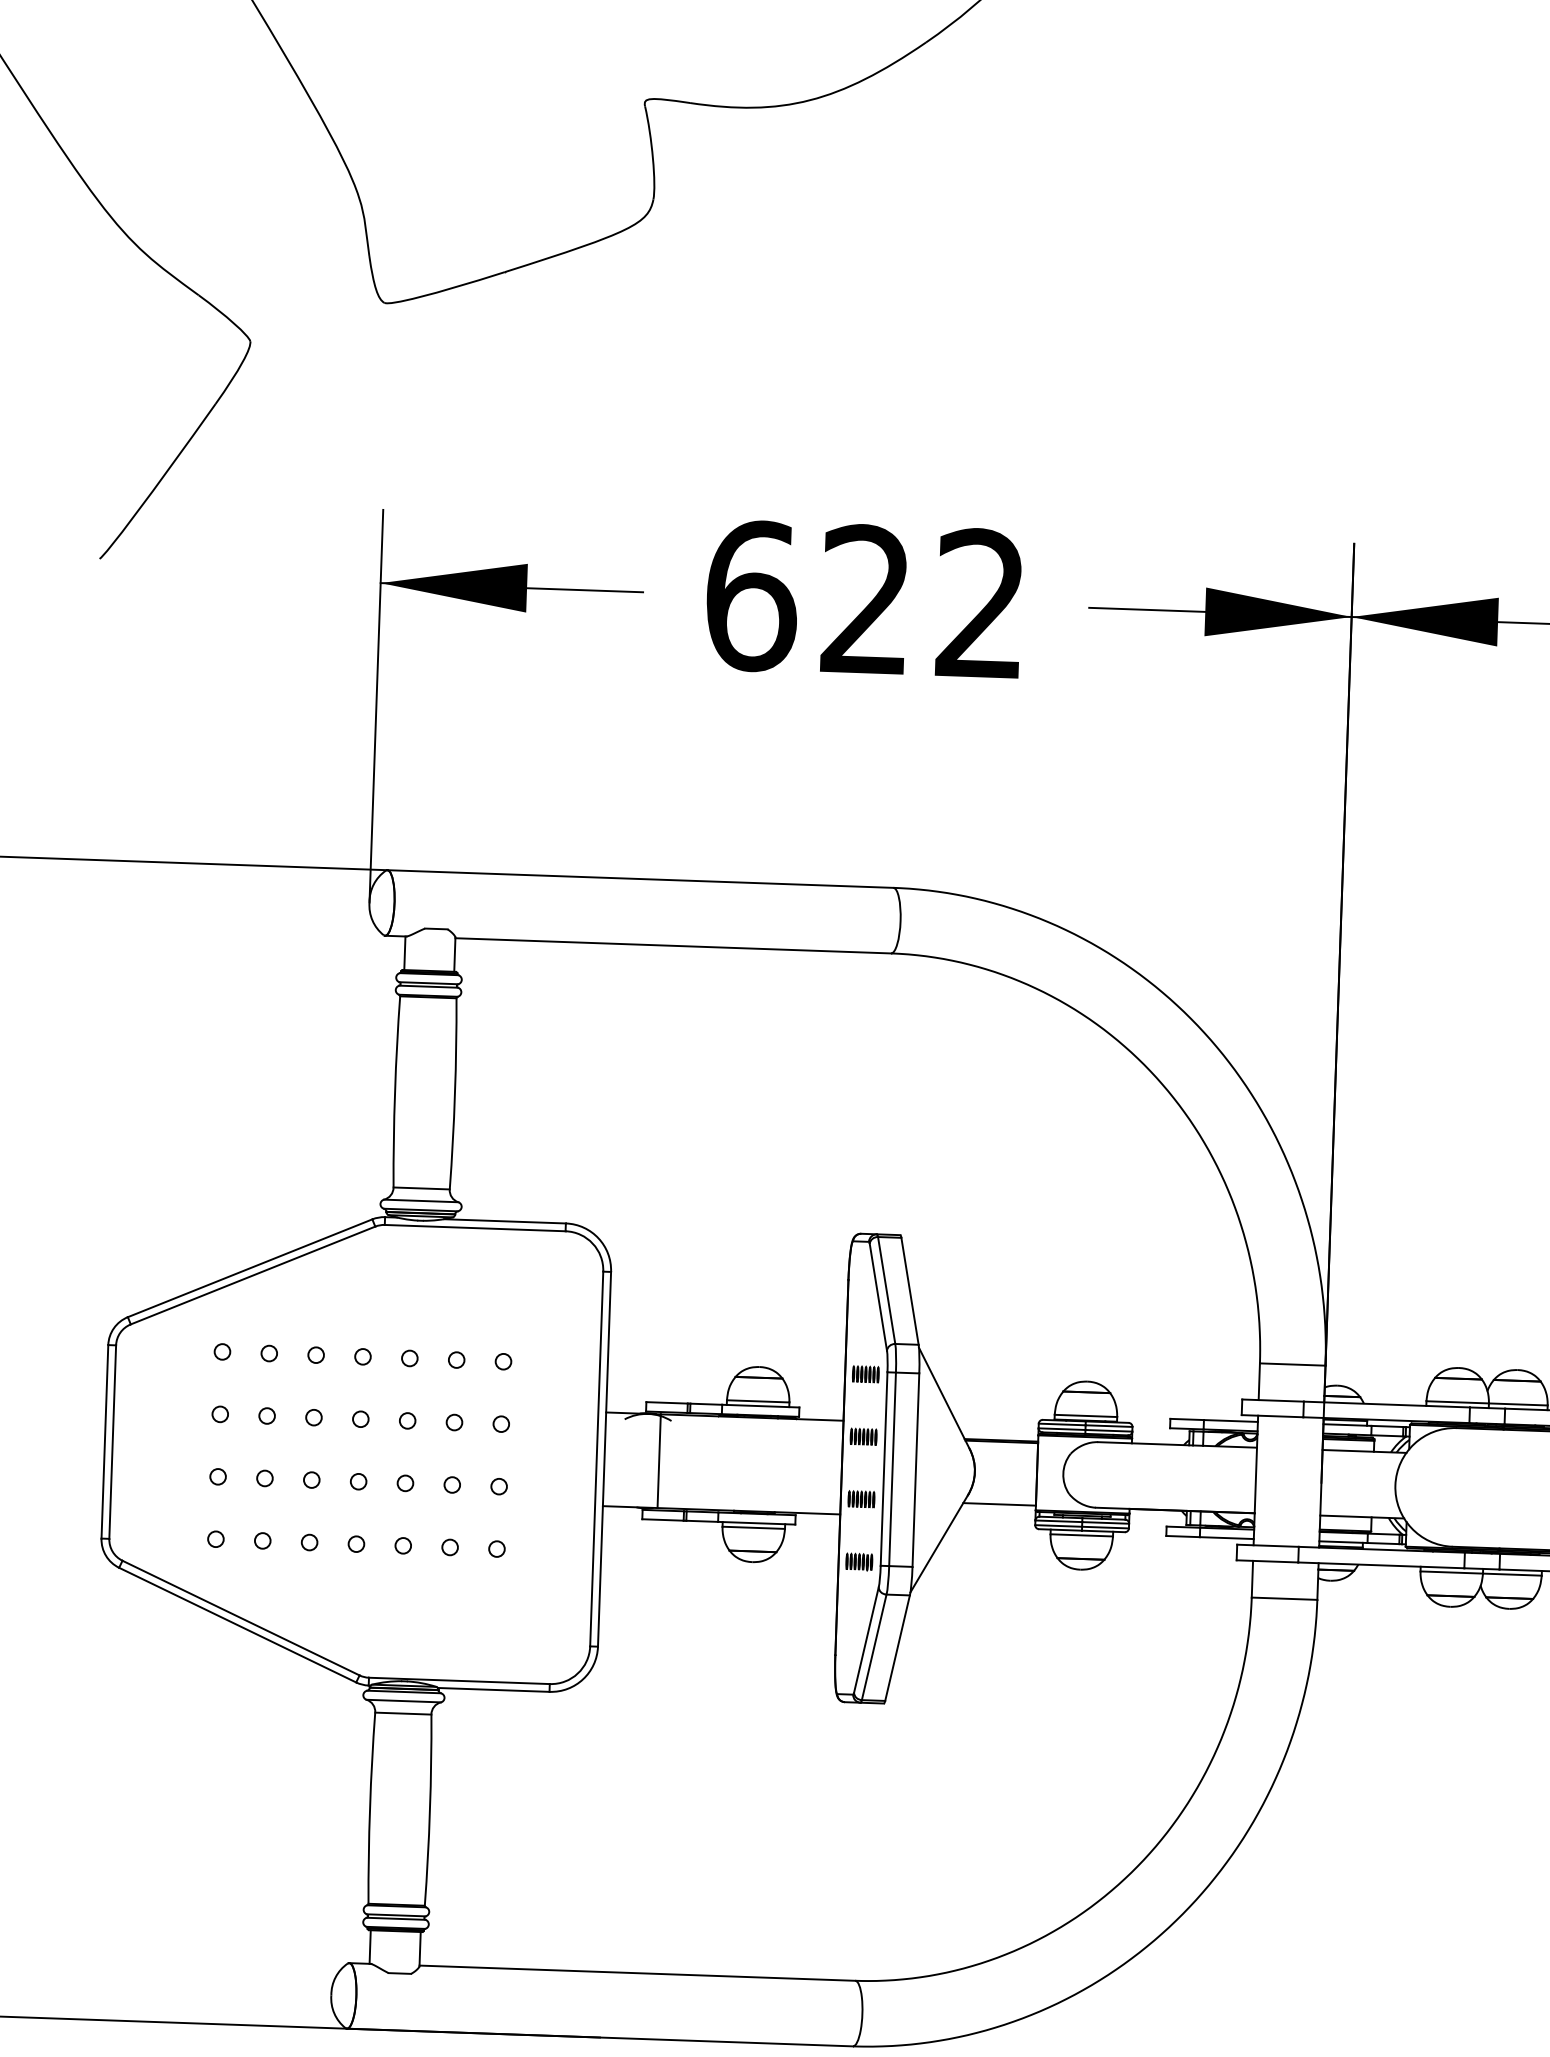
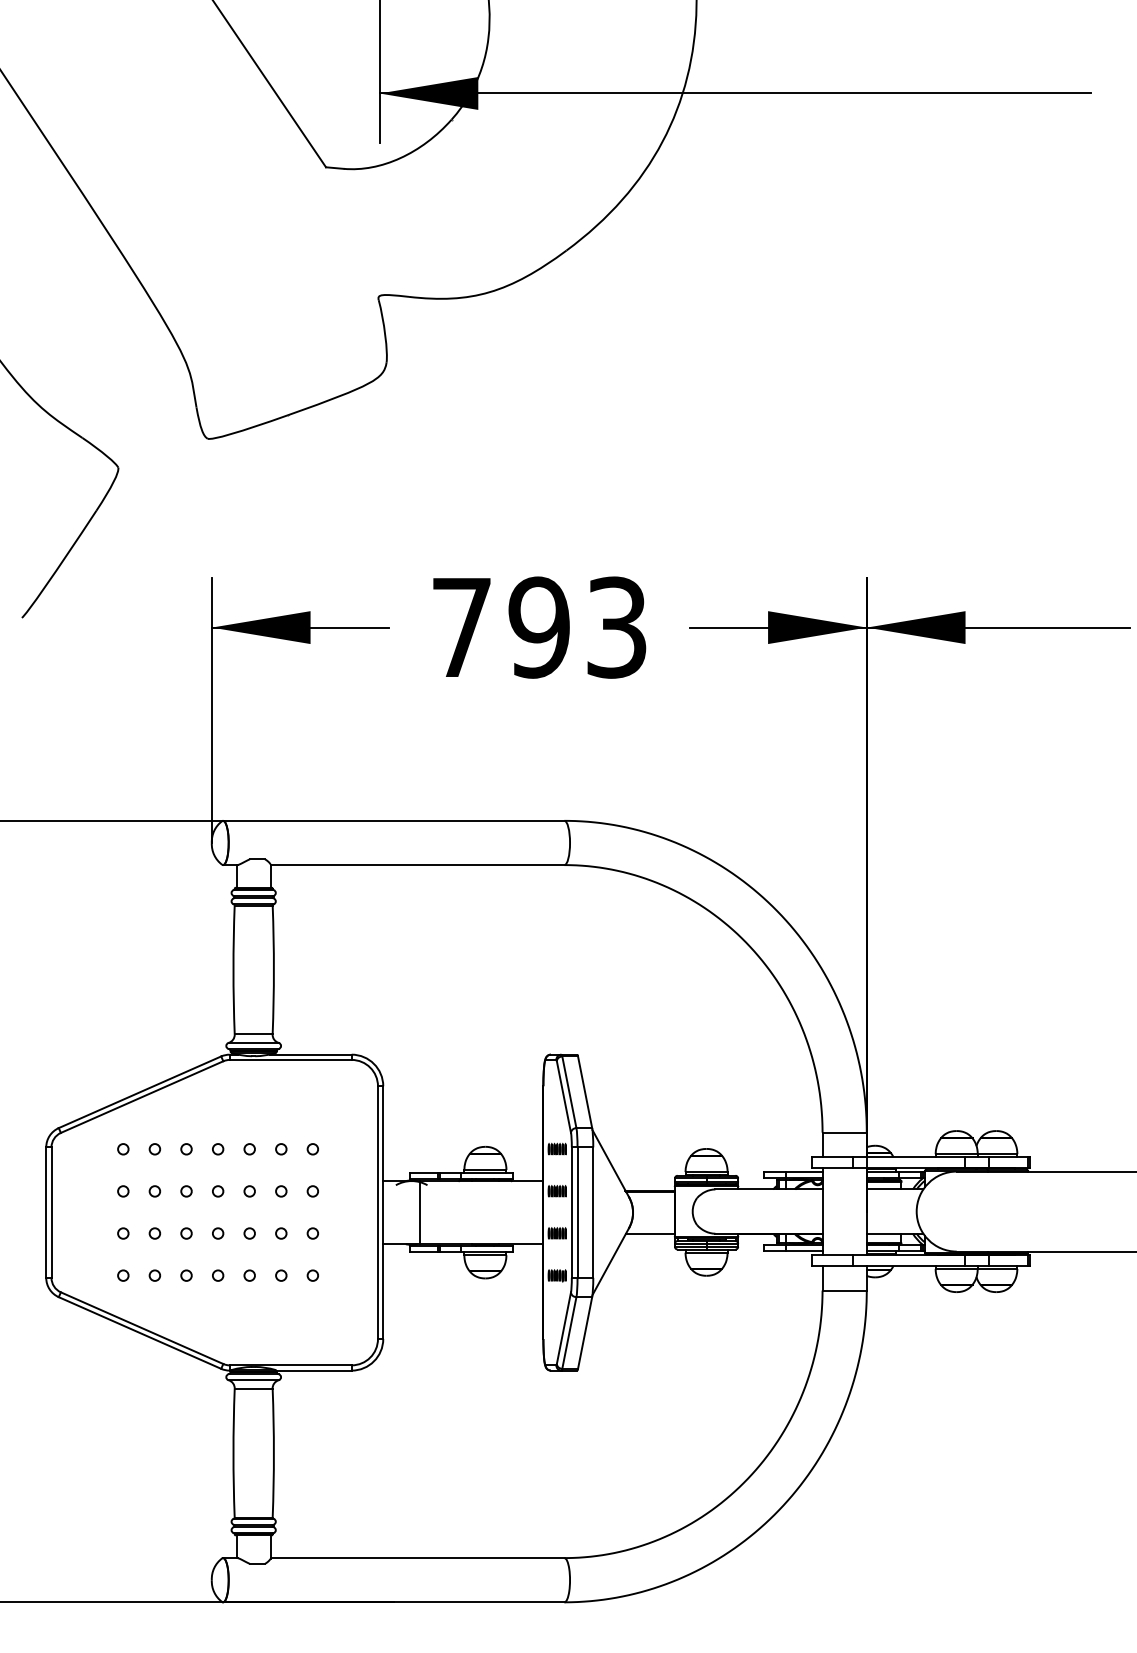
text: (866, 599) -> (539, 627), 622 -> 793

